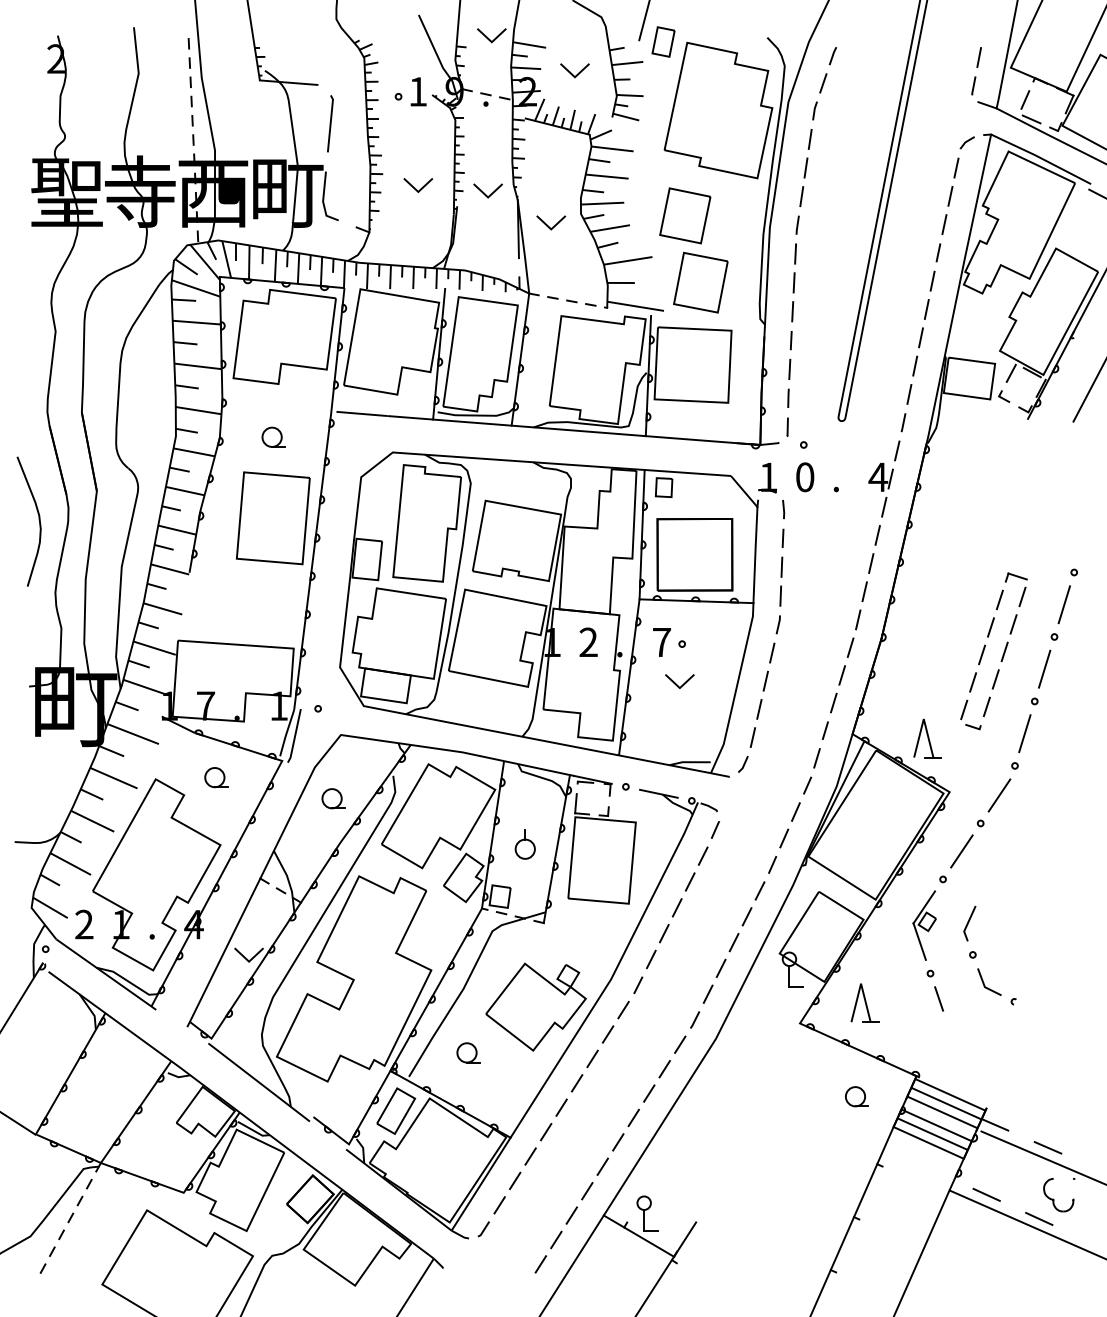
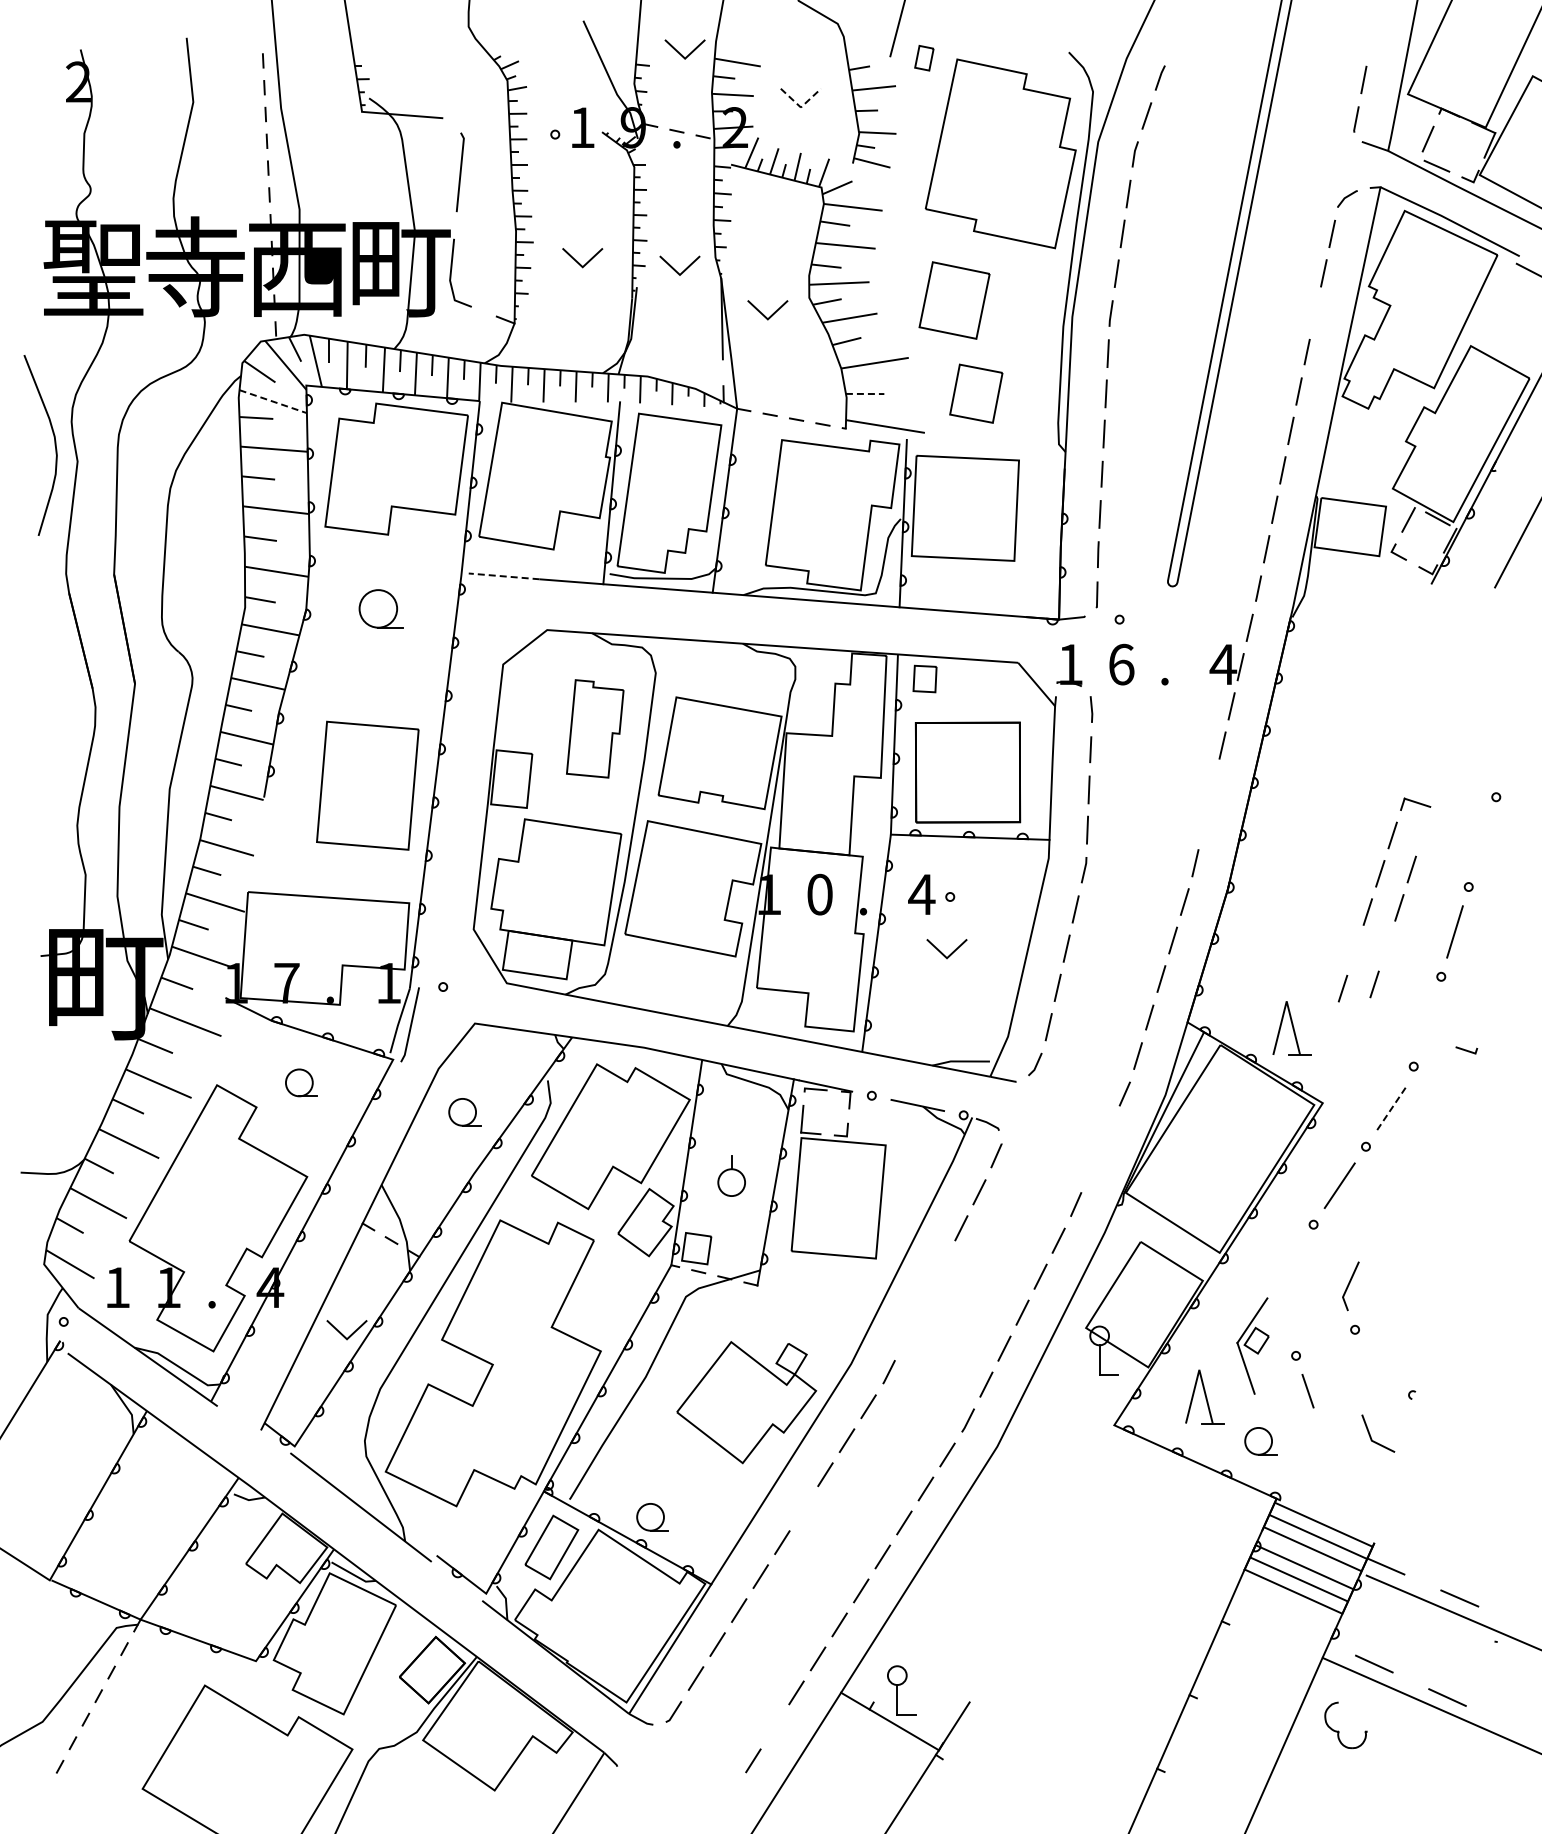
part: (663, 41) -> (924, 57), size x0.6
line: (574, 77) -> (800, 107), solid -> dashed
line: (944, 224) -> (1315, 312), removed
line: (621, 282) -> (865, 393), solid -> dashed
part: (701, 282) -> (976, 393), size x0.7
line: (196, 288) -> (273, 401), solid -> dashed
line: (362, 414) -> (504, 576), solid -> dashed
part: (273, 436) -> (380, 608), size x1.4
text: (805, 477) -> (1121, 664), 0 -> 6
part: (273, 518) -> (367, 785), moved
curve: (39, 521) -> (54, 445), moved
part: (427, 523) -> (595, 728), size x0.6
line: (871, 563) -> (1213, 784), removed
line: (864, 591) -> (1204, 823), removed
line: (1022, 597) -> (1424, 831), removed
line: (1064, 604) -> (1482, 841), removed
text: (588, 642) -> (819, 894), 2 -> 0
text: (661, 642) -> (921, 894), 7 -> 4
line: (995, 678) -> (1386, 945), removed
line: (973, 682) -> (1355, 950), removed
line: (973, 727) -> (1466, 1050), moved
line: (1024, 733) -> (1427, 1021), removed
line: (999, 795) -> (1392, 1107), solid -> dashed
line: (795, 811) -> (1108, 1130), removed
line: (783, 838) -> (1091, 1167), removed
line: (677, 908) -> (943, 1264), removed
text: (84, 924) -> (117, 1287), 2 -> 1
part: (924, 925) -> (1252, 1345), moved
line: (664, 933) -> (925, 1300), removed
line: (651, 959) -> (907, 1336), removed
line: (984, 984) -> (1371, 1436), moved
part: (468, 1053) -> (652, 1517), moved
line: (576, 1083) -> (803, 1508), removed
part: (856, 1096) -> (1260, 1441), moved
part: (1054, 1199) -> (1339, 1731), moved
line: (556, 1239) -> (774, 1726), removed

